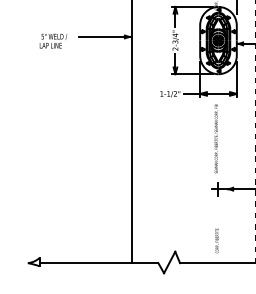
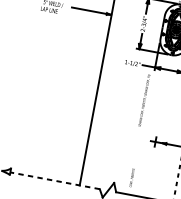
text: (215, 138) -> (143, 100), moved
text: (216, 240) -> (131, 177), moved
line: (98, 263) -> (54, 180), solid -> dashed

